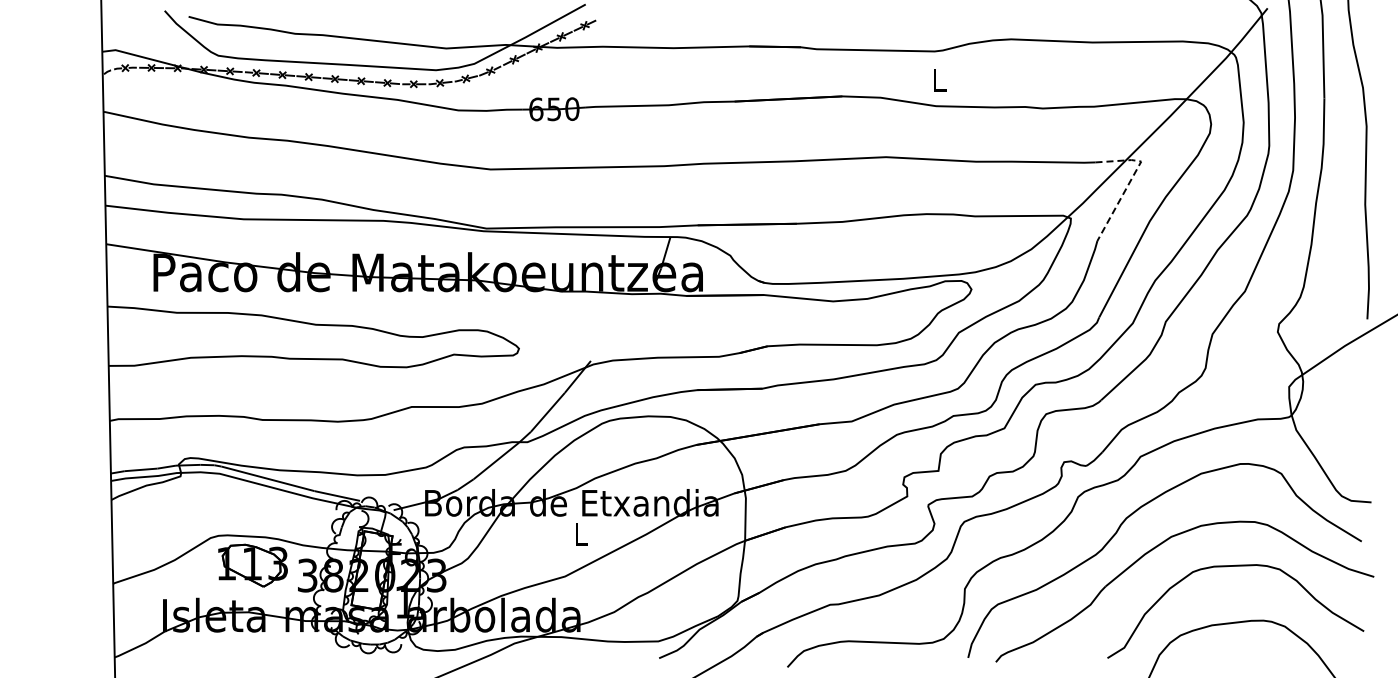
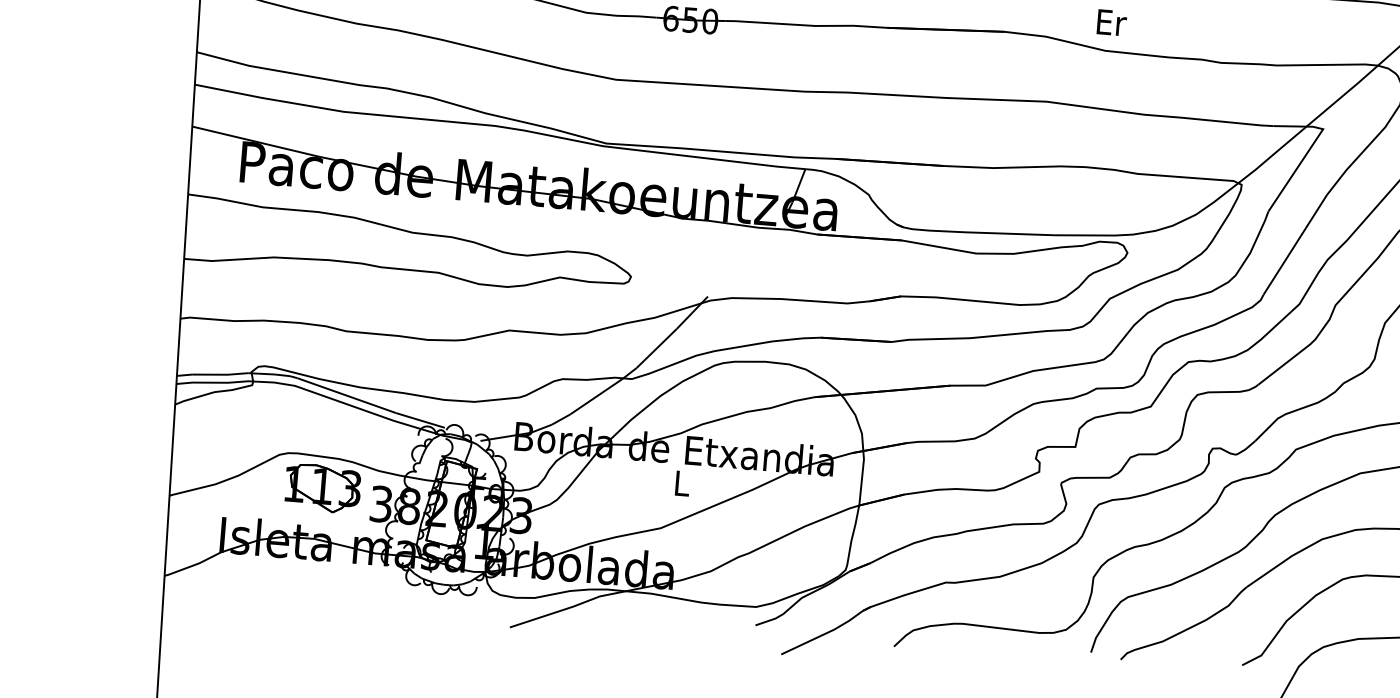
text: (939, 79) -> (1111, 22), L -> Er
line: (1131, 179) -> (1310, 147), dashed -> solid

